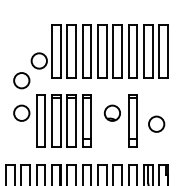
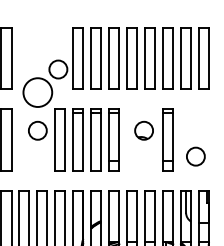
circle: (21, 80) -> (37, 92), size x1.6
circle: (156, 124) -> (195, 156), moved

